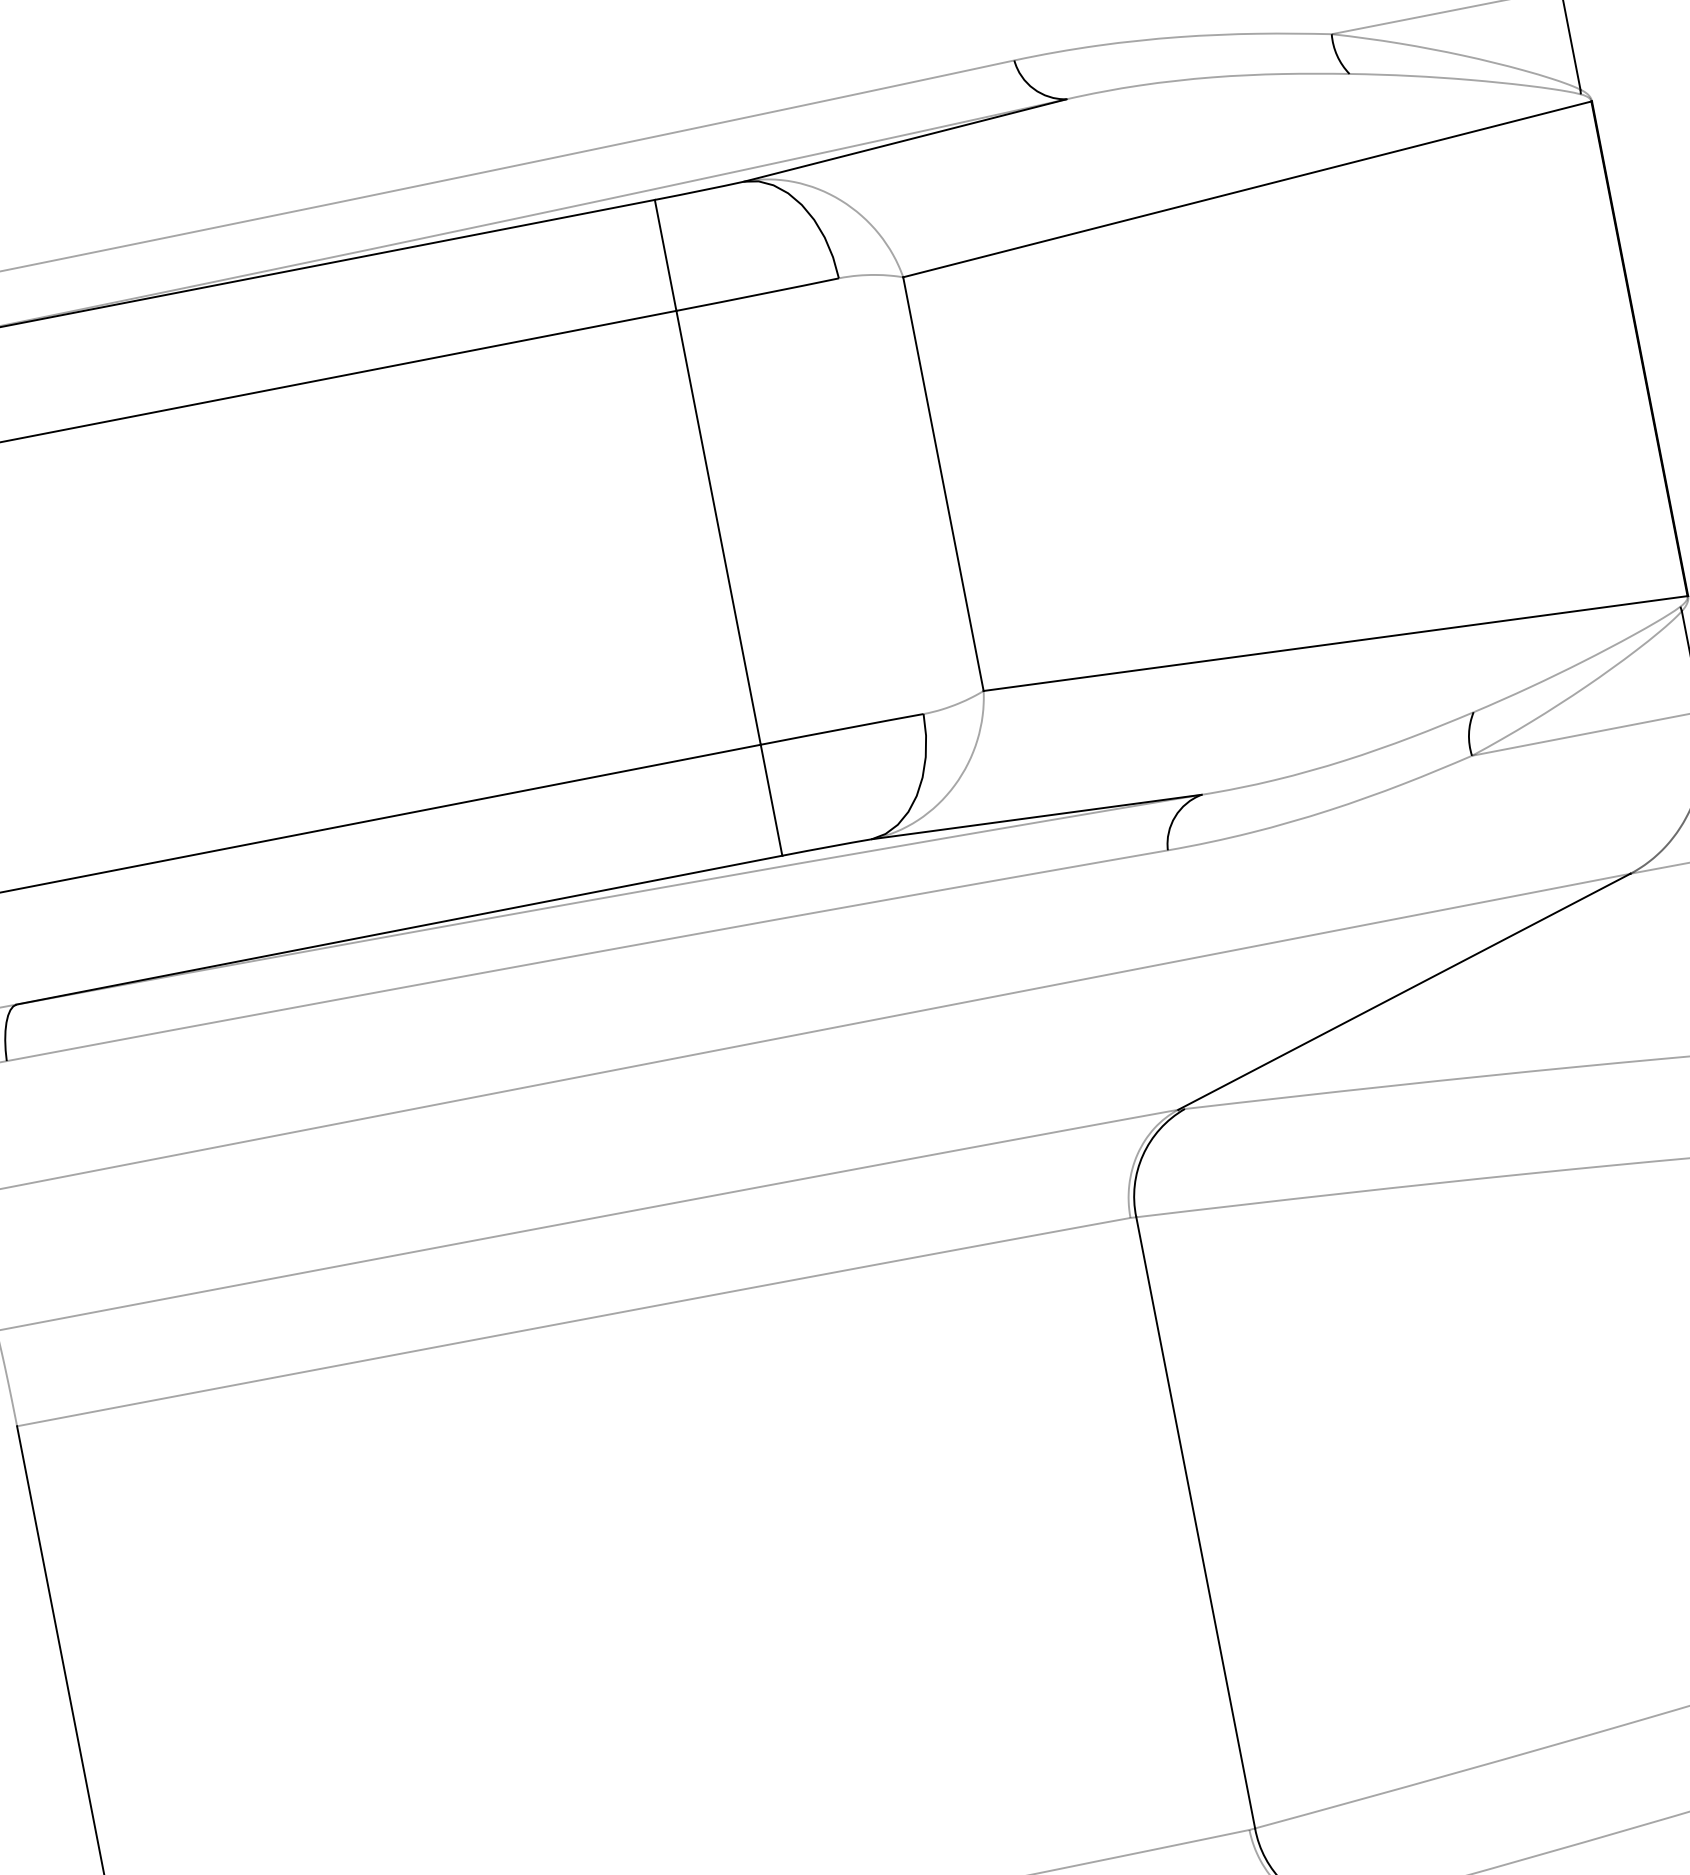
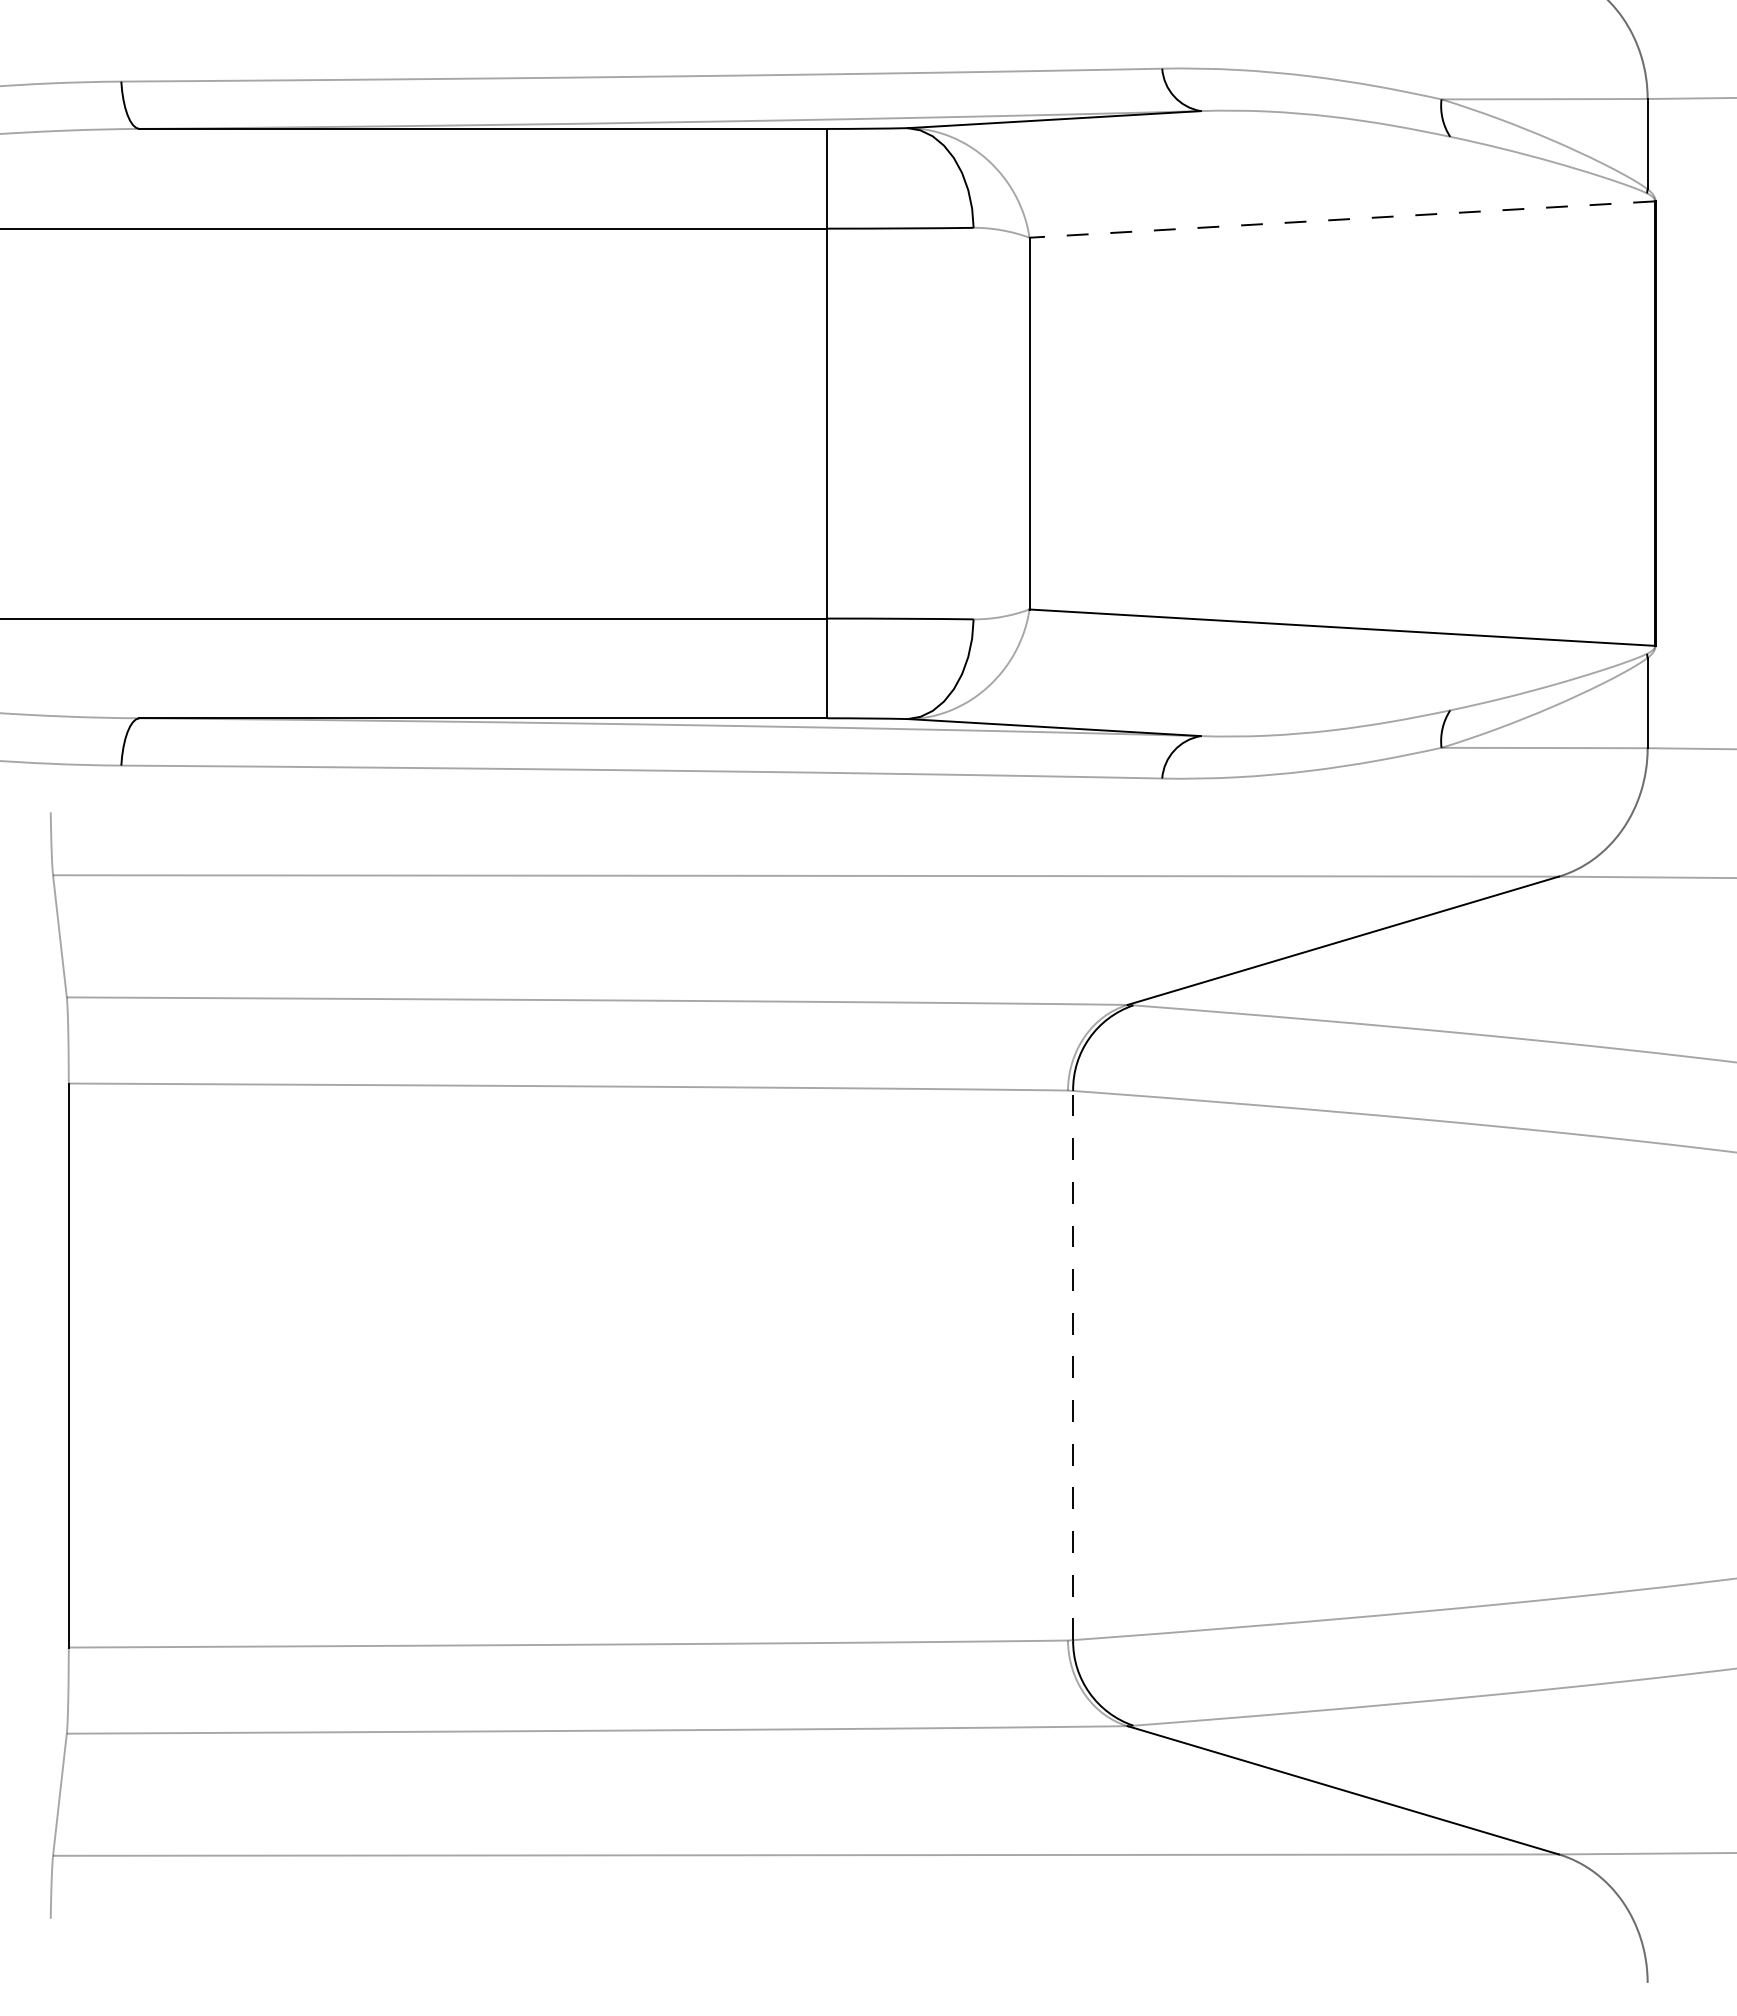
line: (1246, 189) -> (1341, 219), solid -> dashed
line: (1196, 1522) -> (1073, 1365), solid -> dashed

